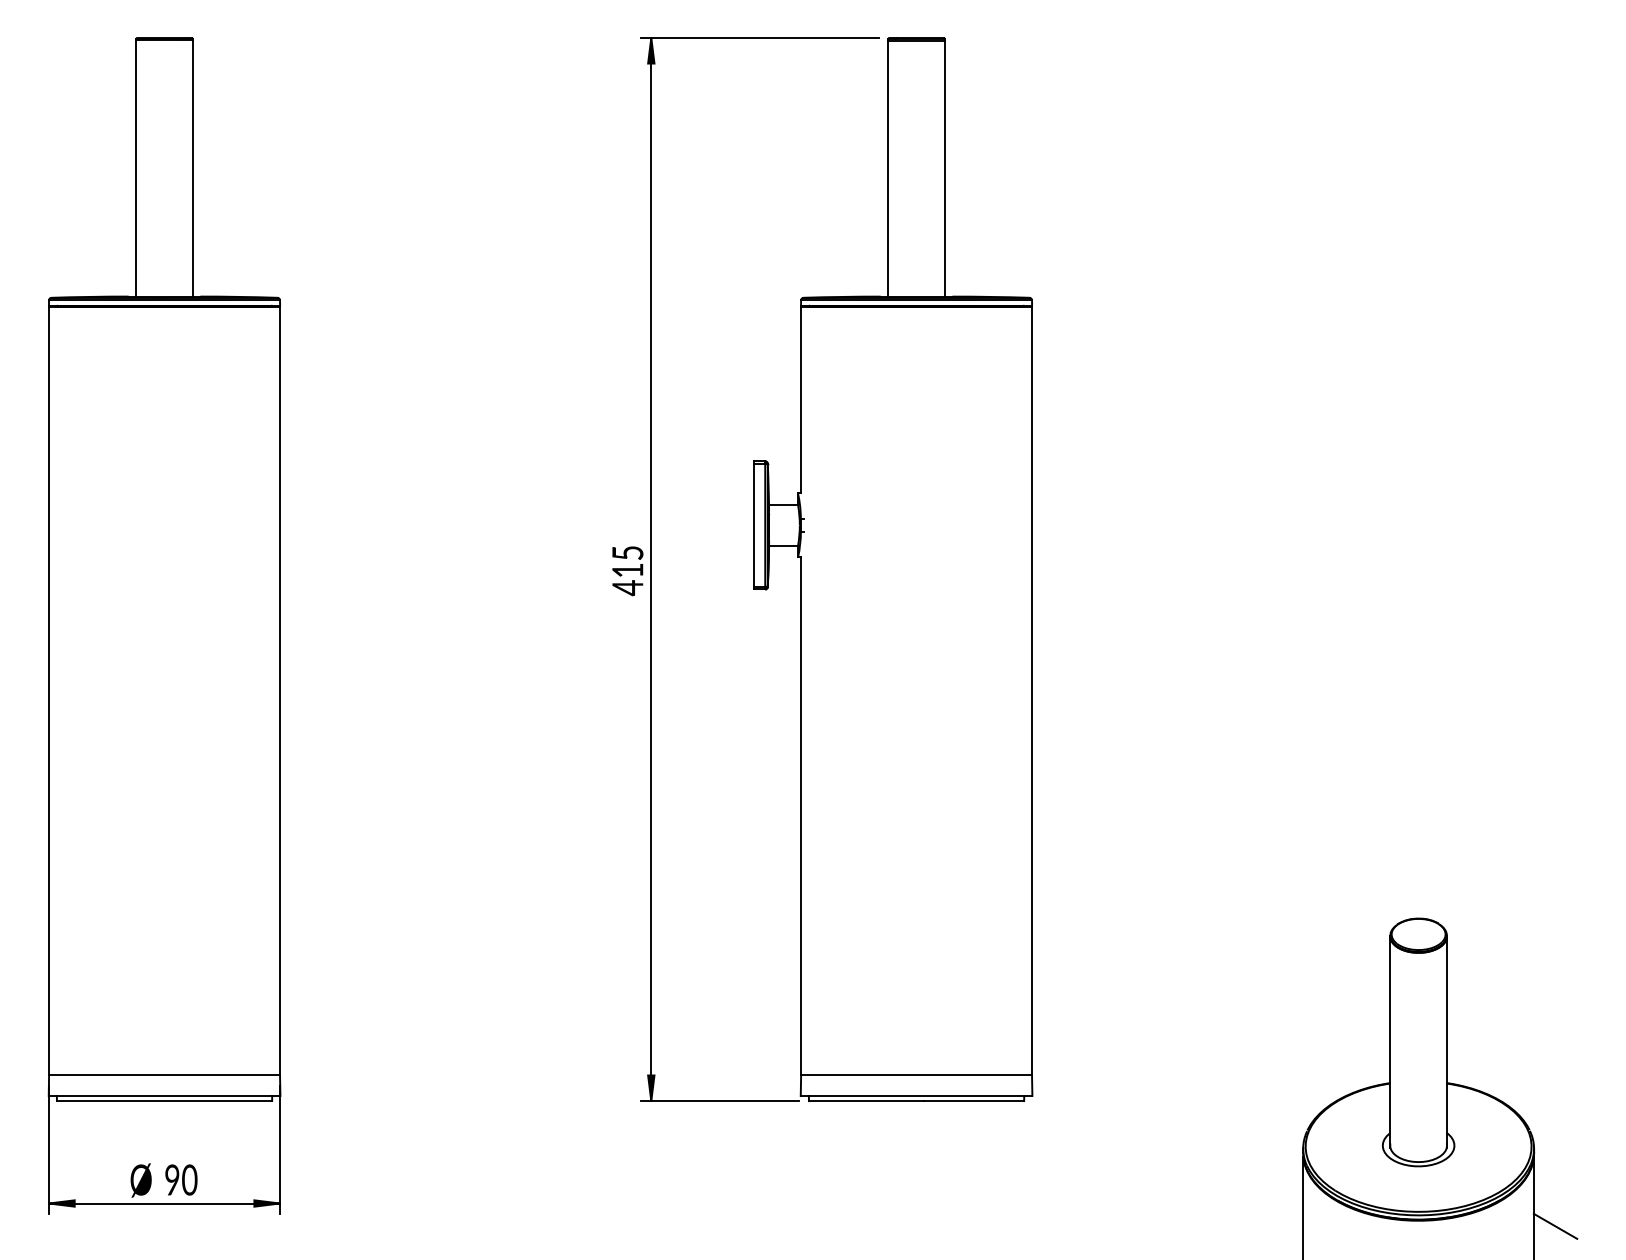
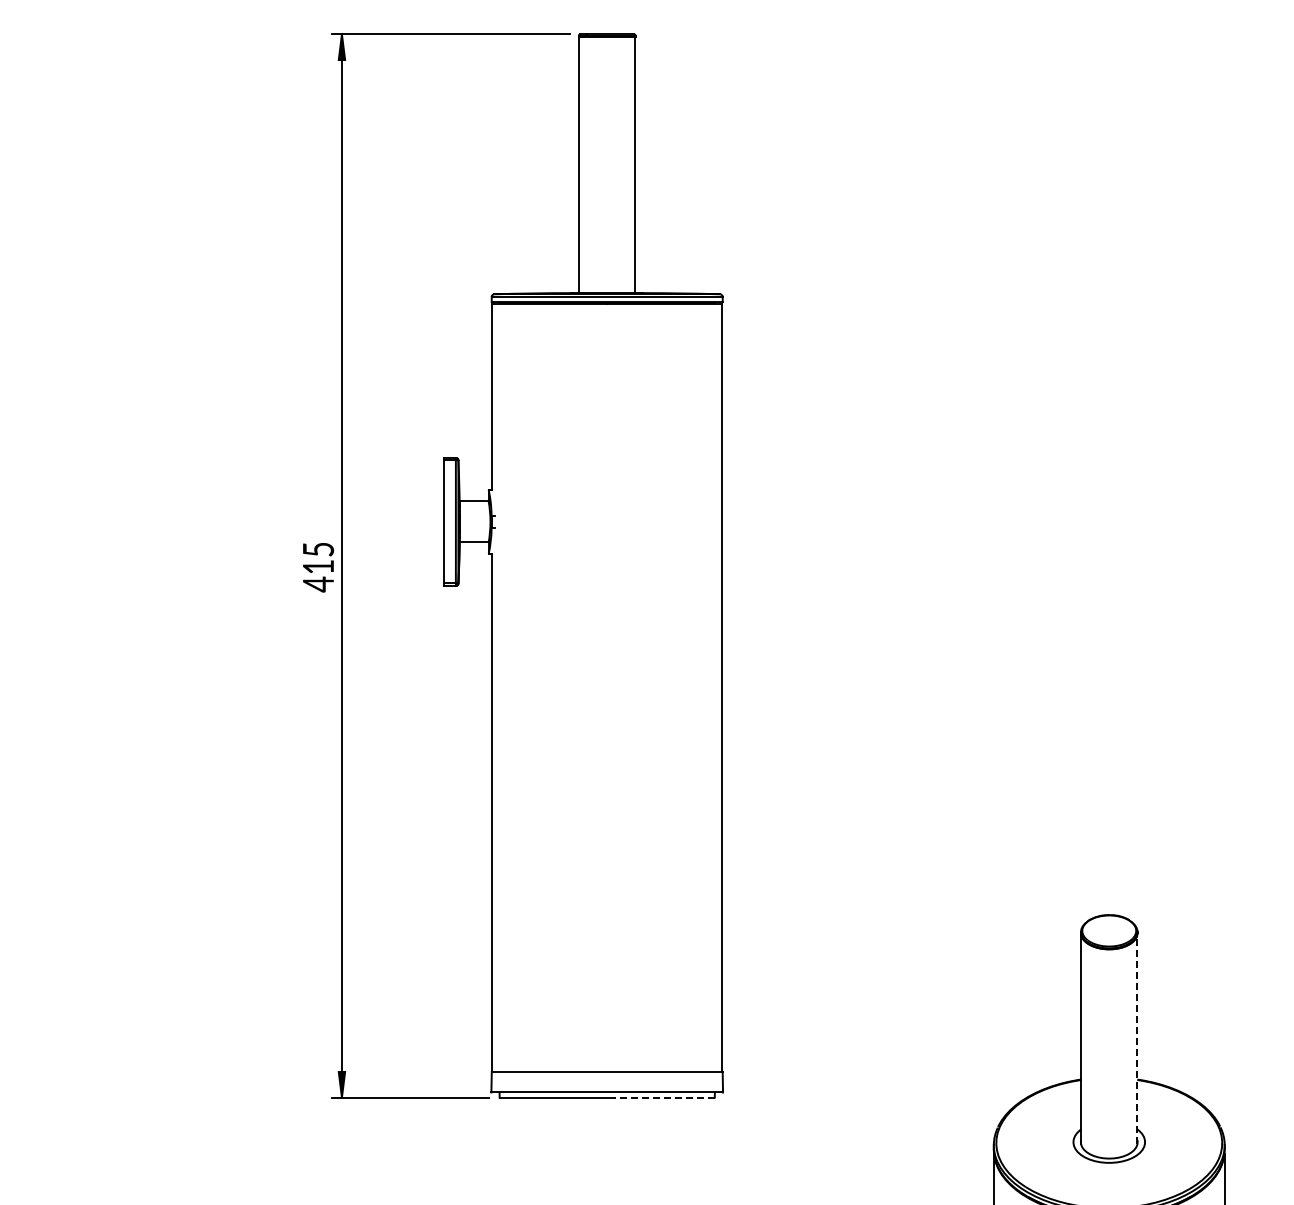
line: (1446, 1043) -> (1137, 1040), solid -> dashed
line: (973, 1101) -> (664, 1098), solid -> dashed

